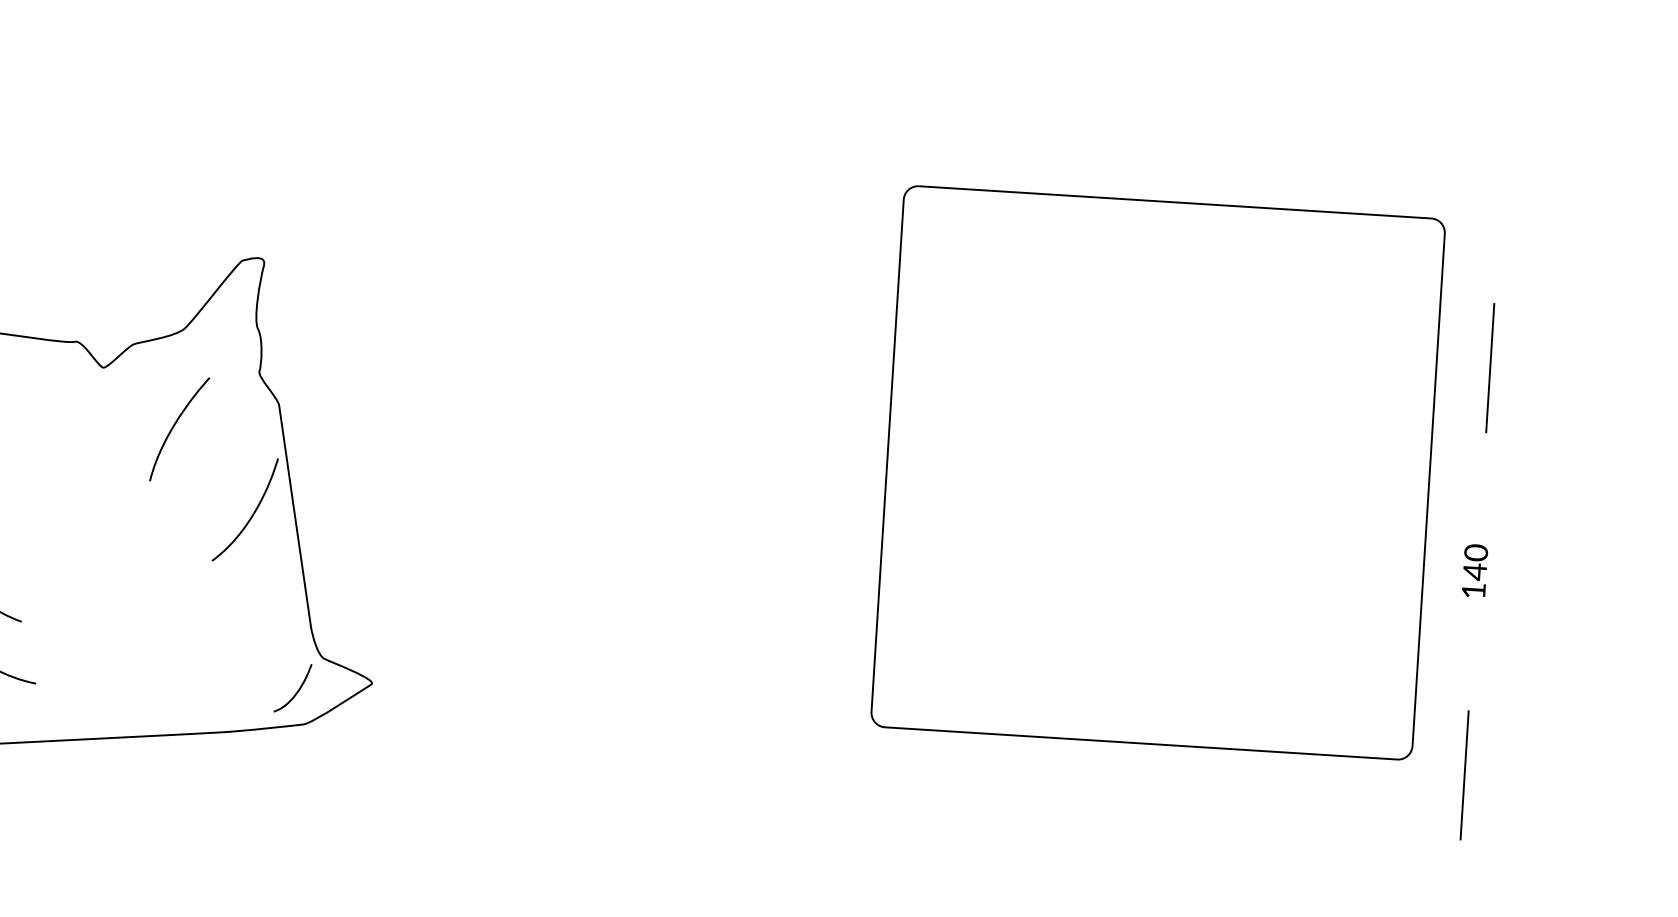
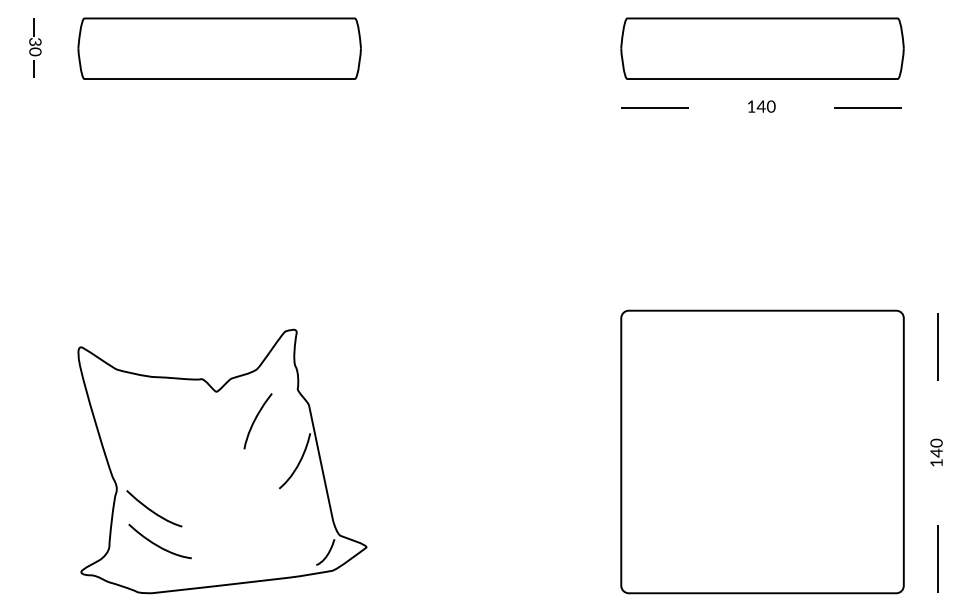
part: (1158, 471) -> (762, 451), moved

